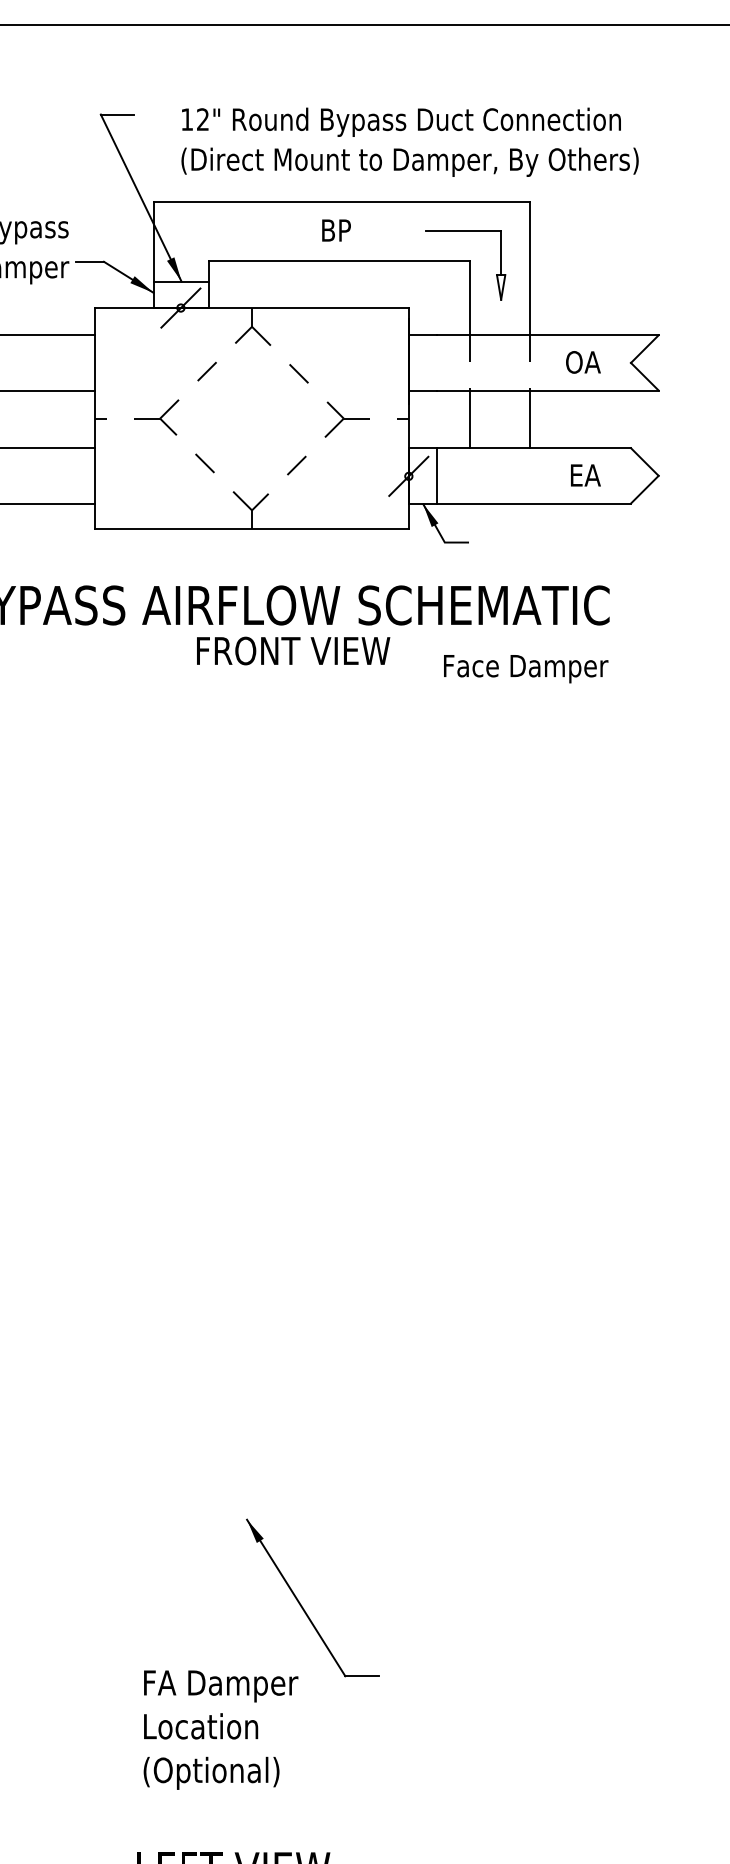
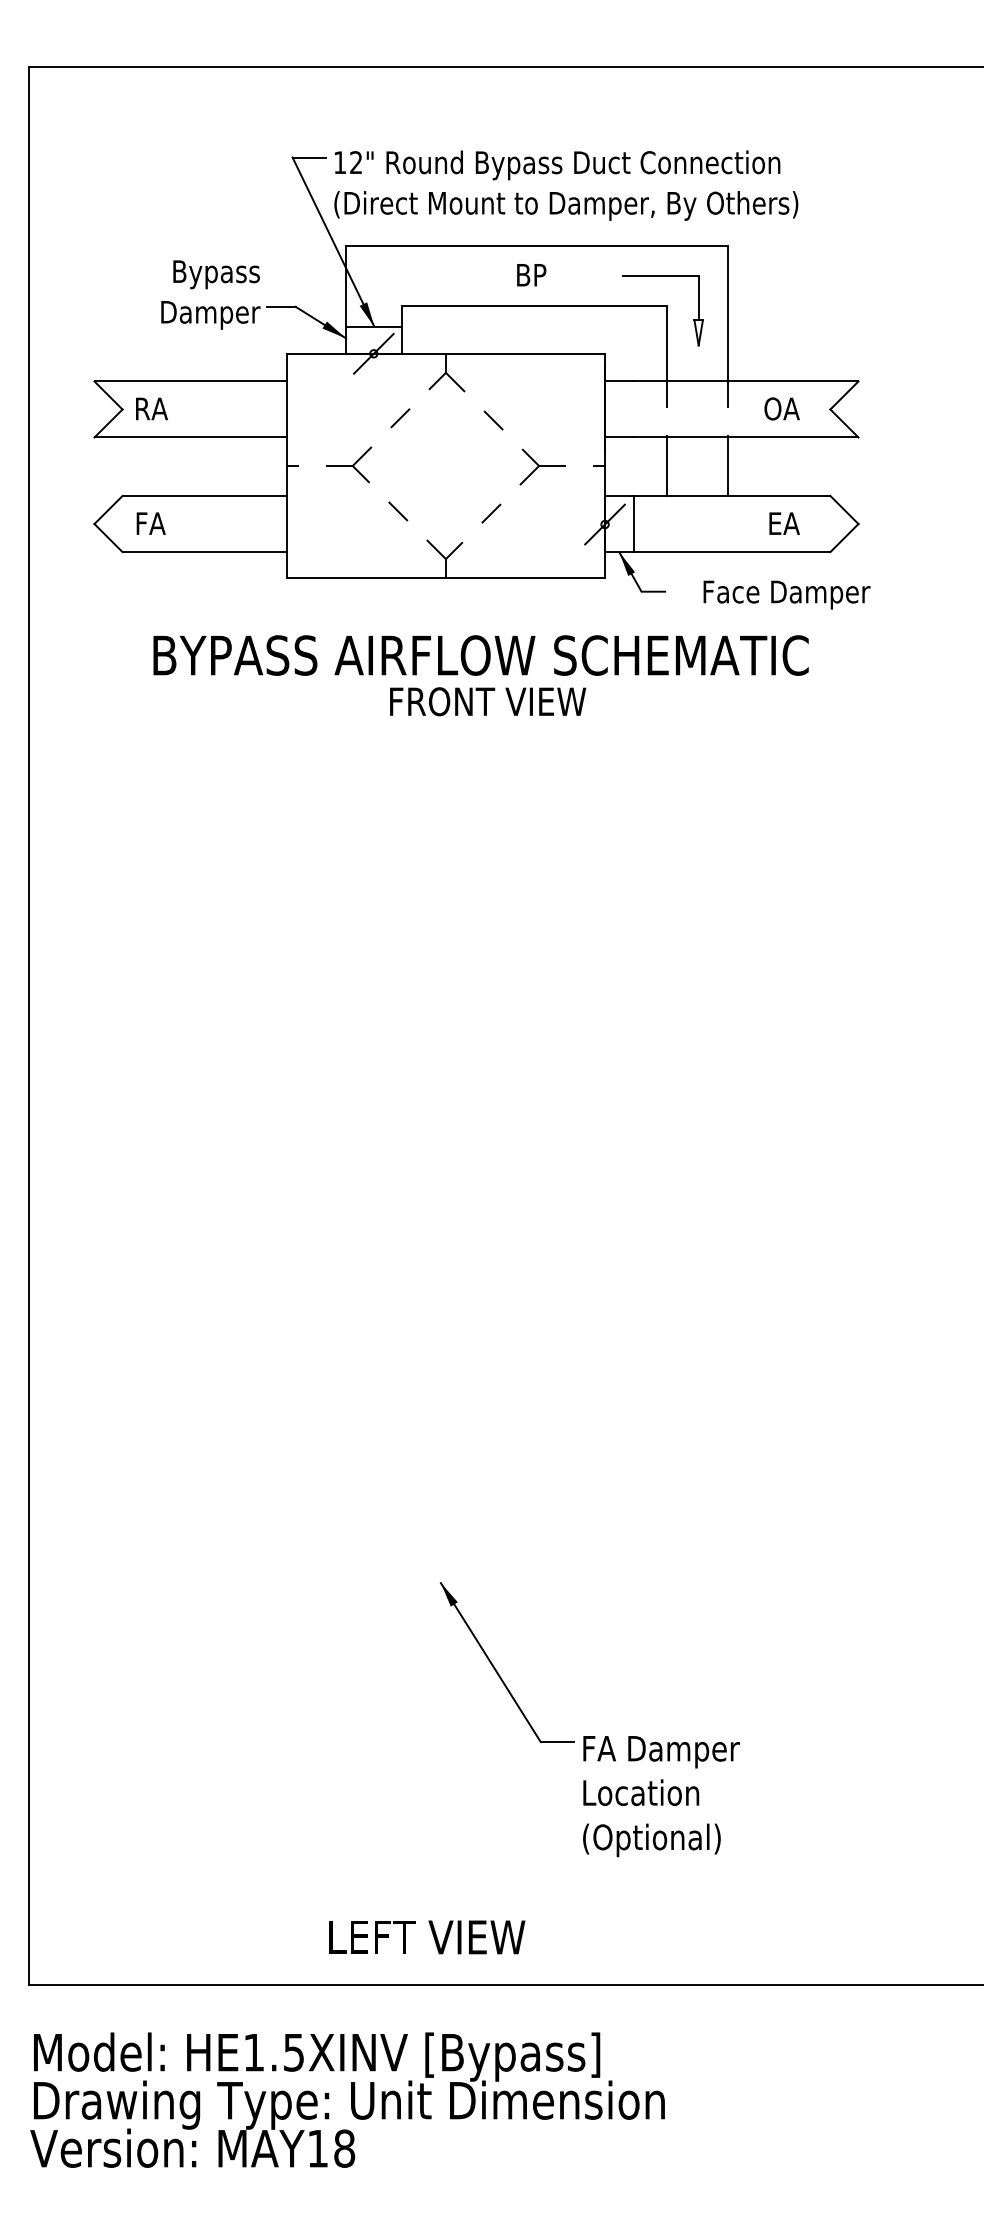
text: (410, 142) -> (566, 185), moved
text: (525, 668) -> (786, 594), moved
text: (221, 1730) -> (661, 1796), moved

